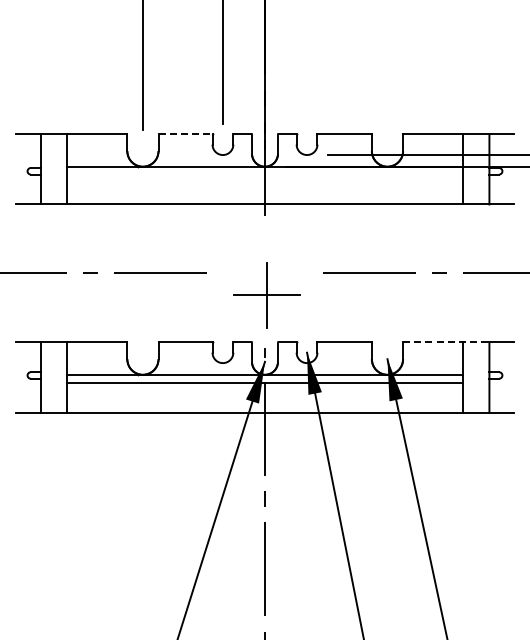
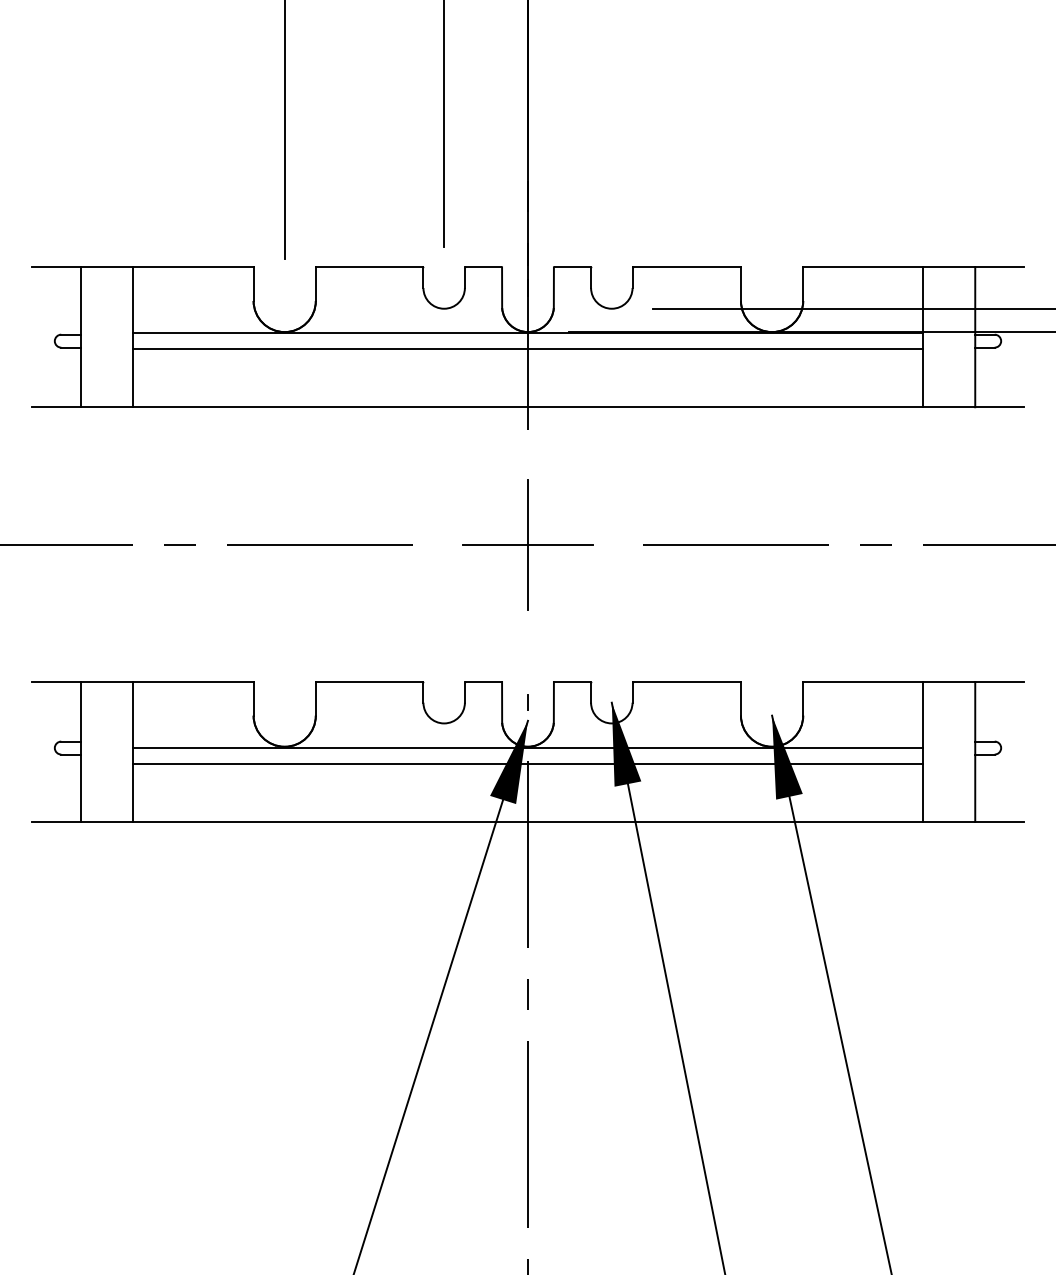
line: (185, 134) -> (369, 267), dashed -> solid
line: (264, 175) -> (527, 349), added
part: (266, 295) -> (527, 544), moved
line: (446, 342) -> (889, 682), dashed -> solid

